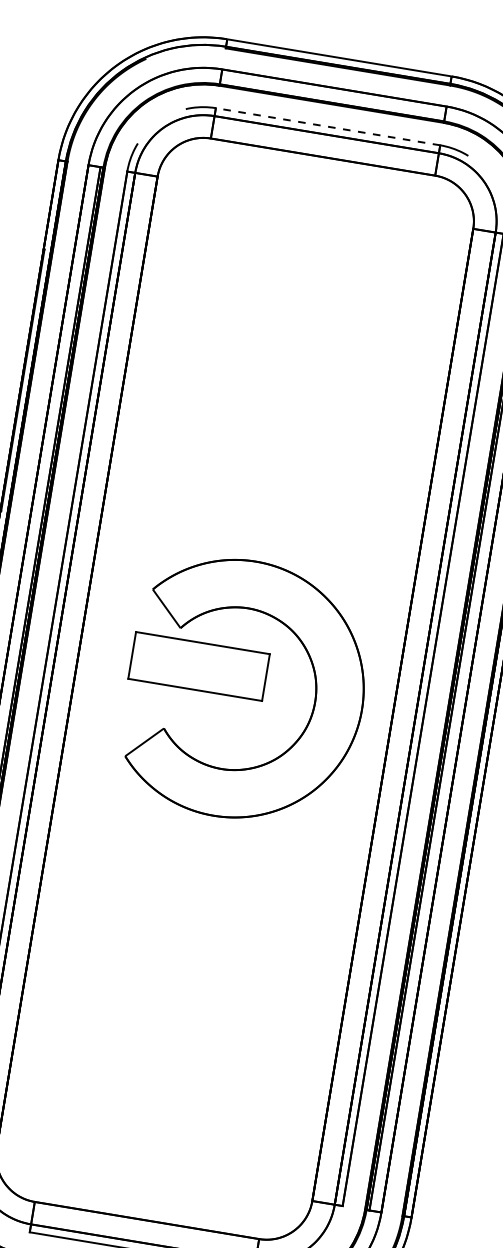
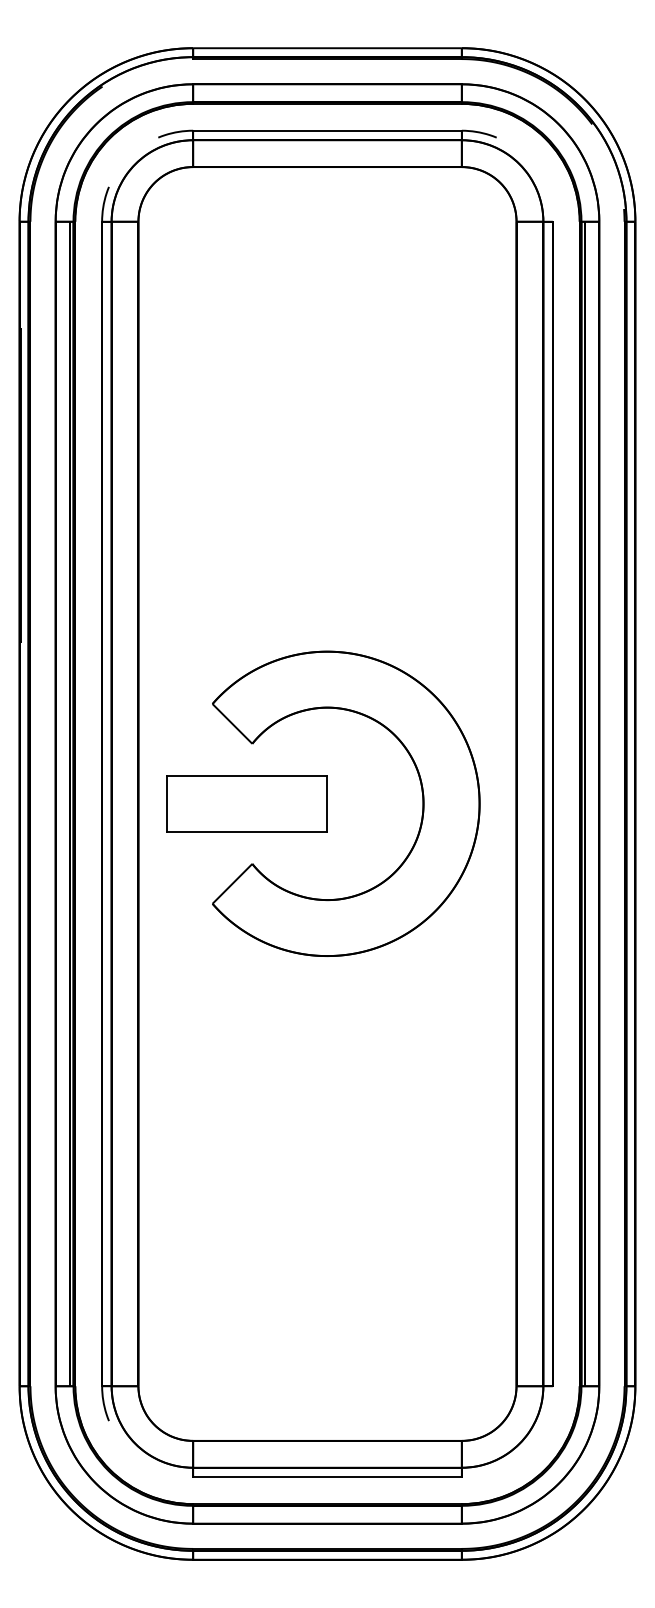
line: (328, 126) -> (327, 130), dashed -> solid
part: (198, 666) -> (246, 803), moved

